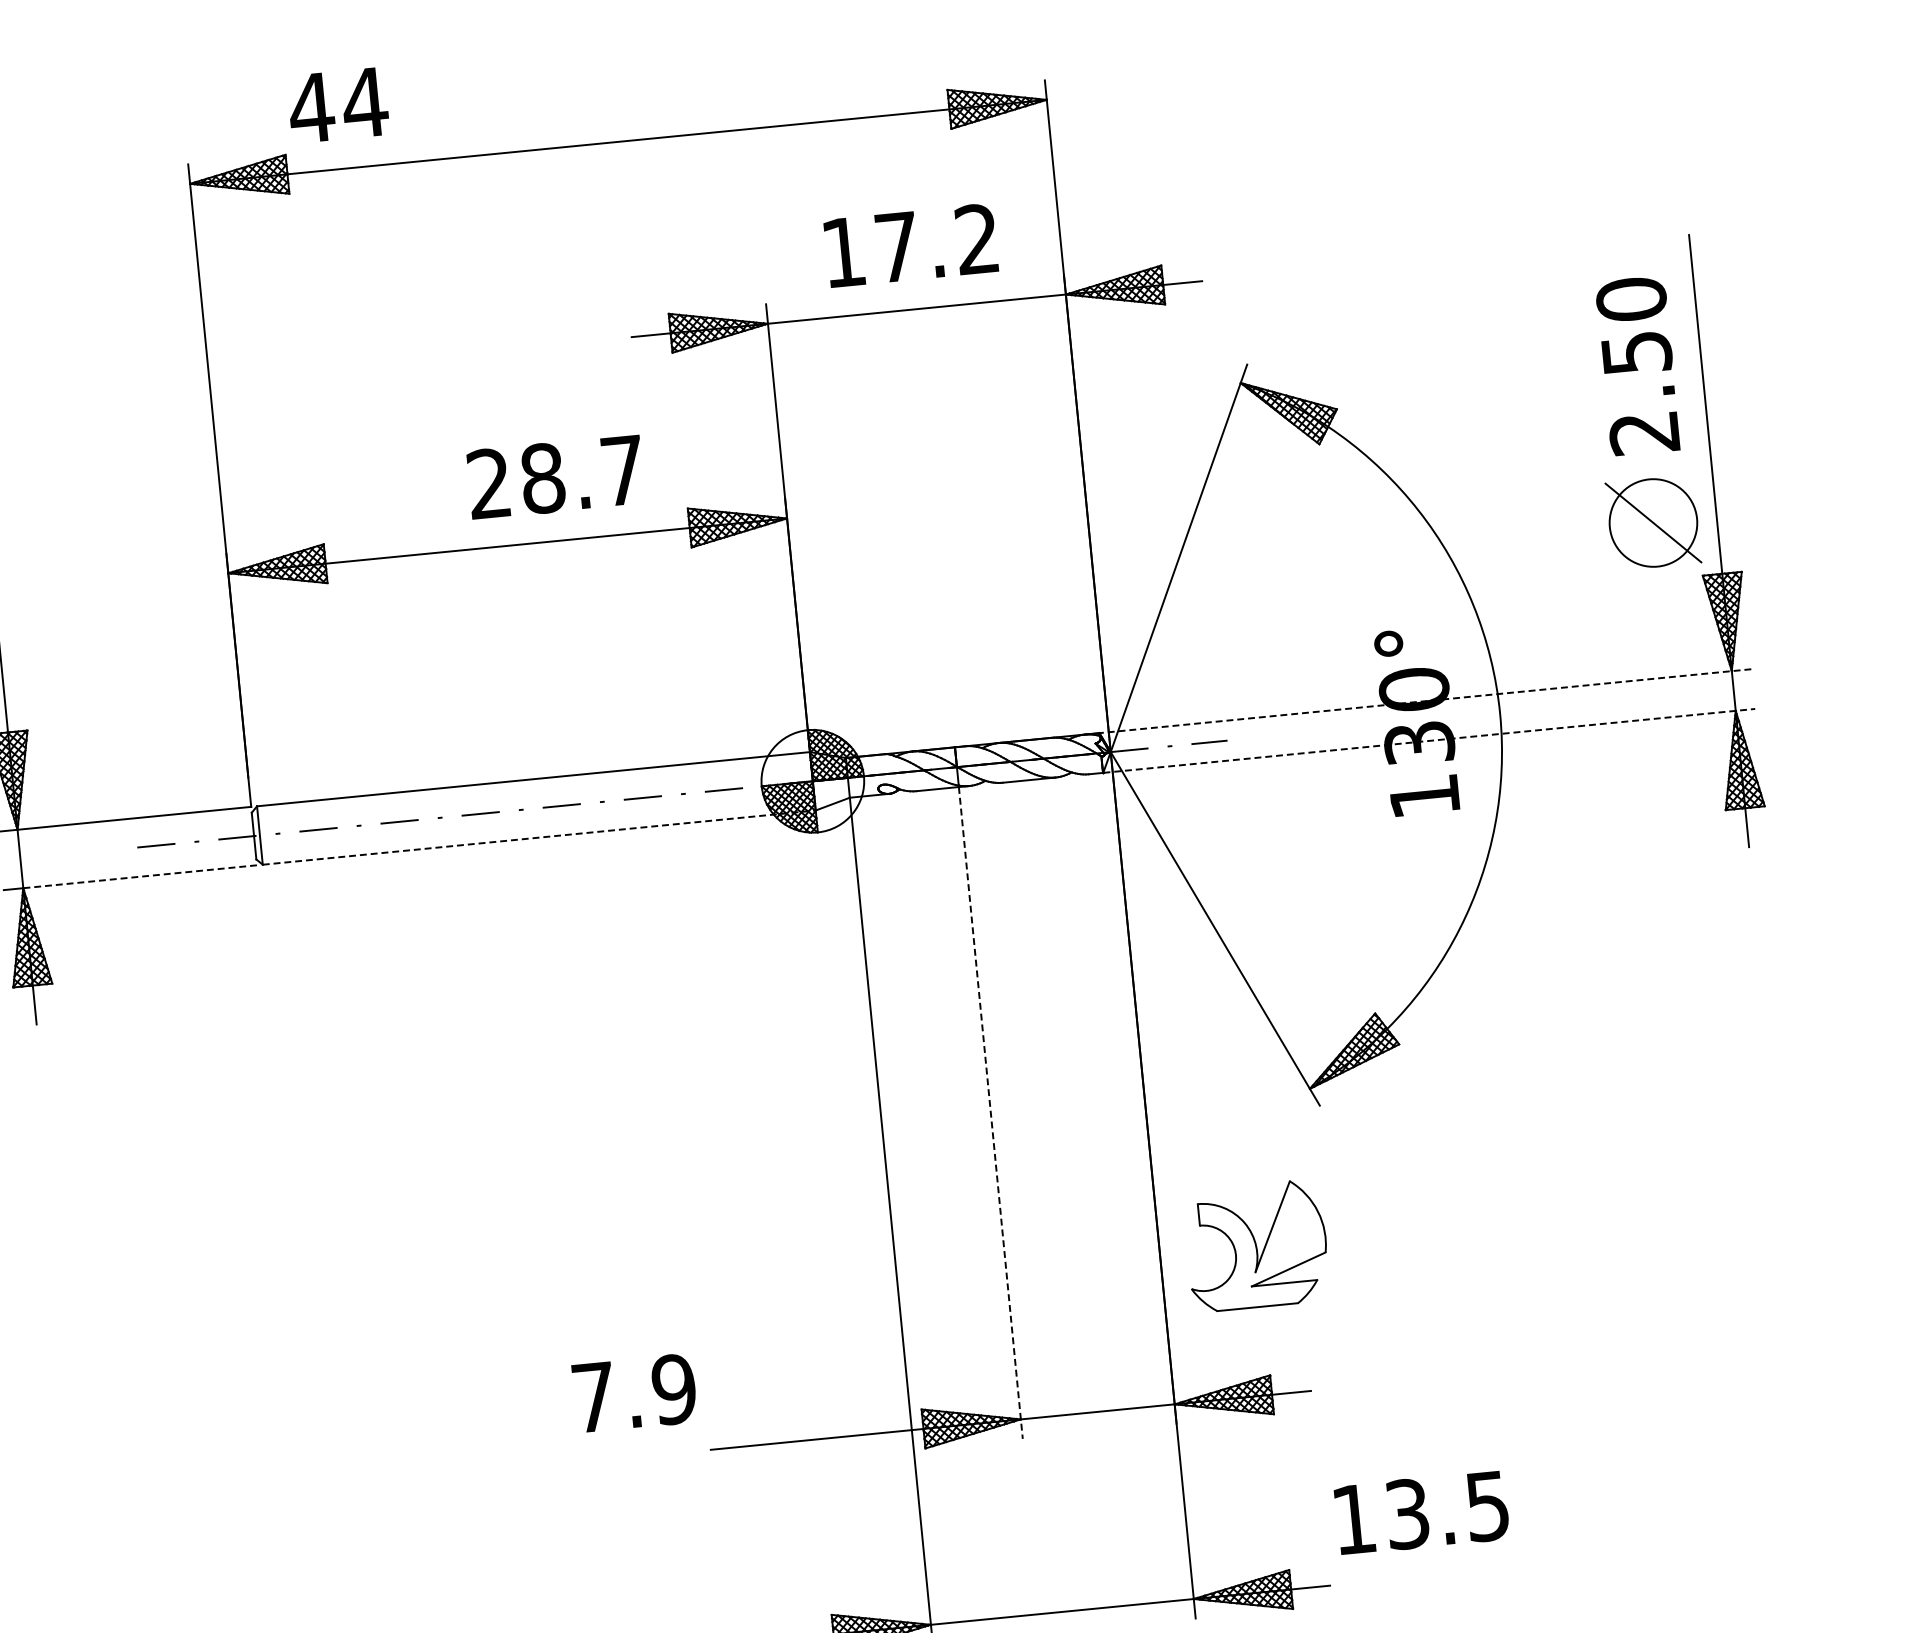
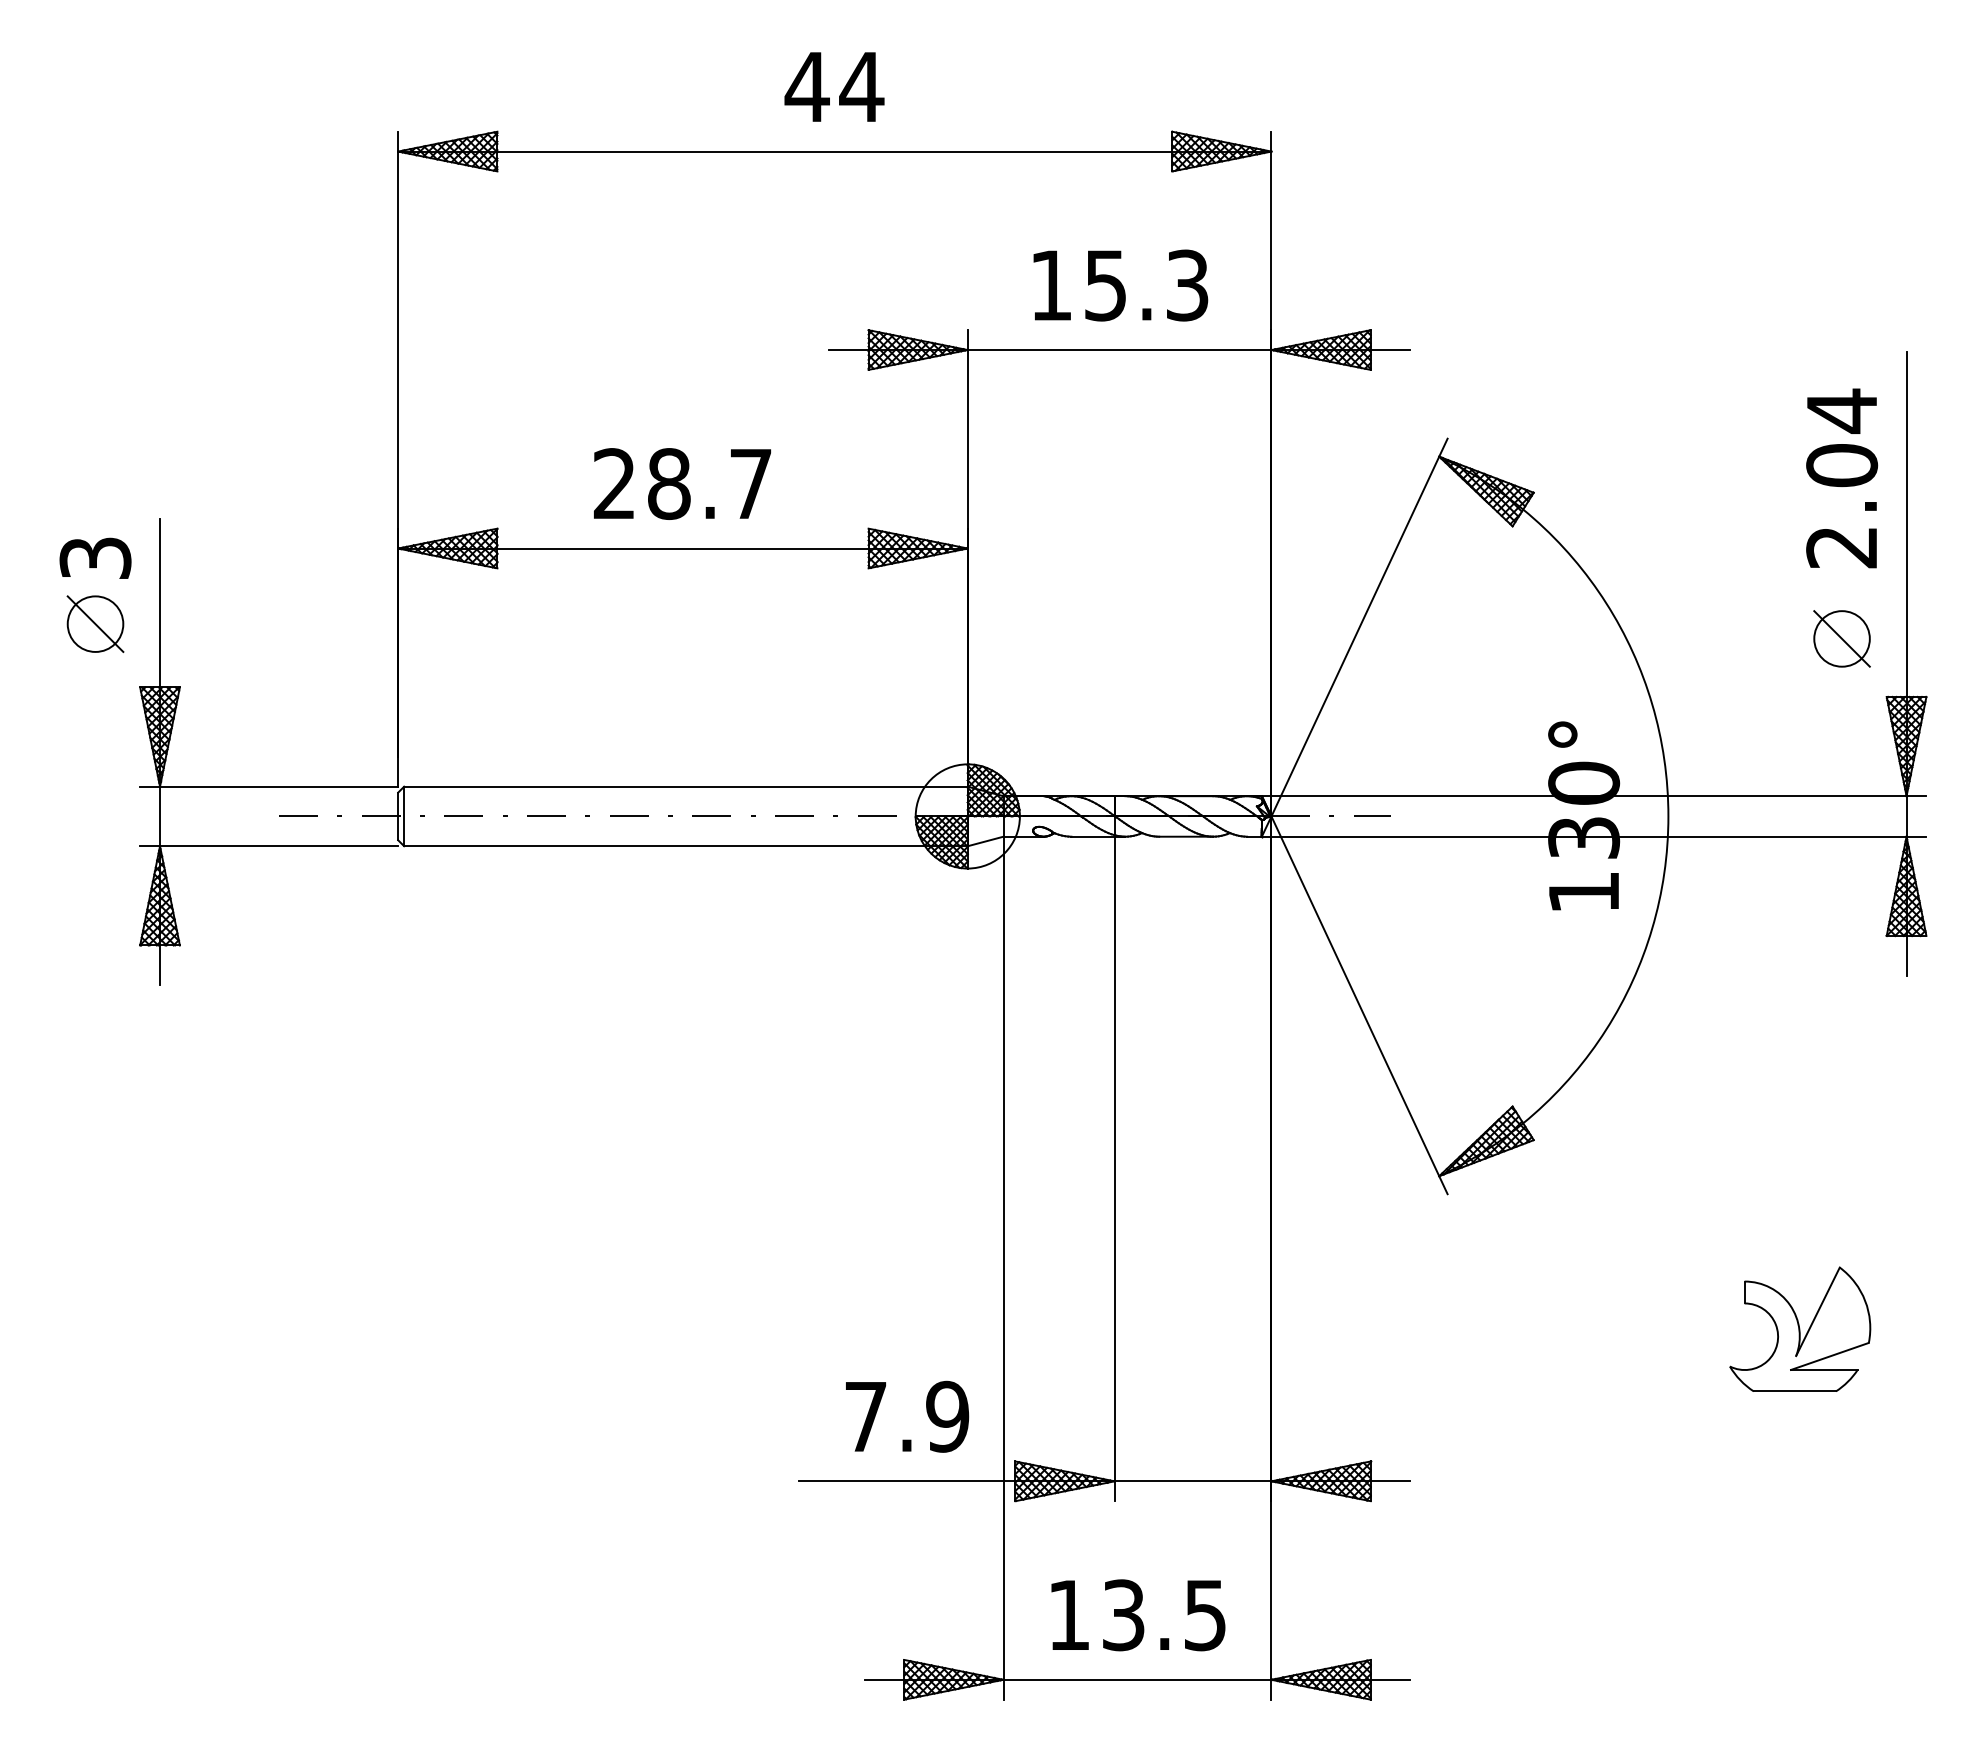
text: (338, 104) -> (834, 86), moved
text: (937, 243) -> (1146, 285), 17.2 -> 15.3
text: (1634, 325) -> (1842, 437), 2.50 -> 2.04
text: (555, 476) -> (682, 483), moved
part: (1652, 522) -> (1841, 638), size x0.62
line: (1424, 701) -> (1593, 796), dashed -> solid
line: (1429, 740) -> (1594, 836), dashed -> solid
line: (538, 837) -> (685, 846), dashed -> solid
line: (139, 877) -> (278, 846), dashed -> solid
line: (990, 1113) -> (1114, 1169), dashed -> solid
part: (1257, 1244) -> (1800, 1328), moved
text: (634, 1393) -> (907, 1416), moved
text: (1422, 1512) -> (1138, 1615), moved

